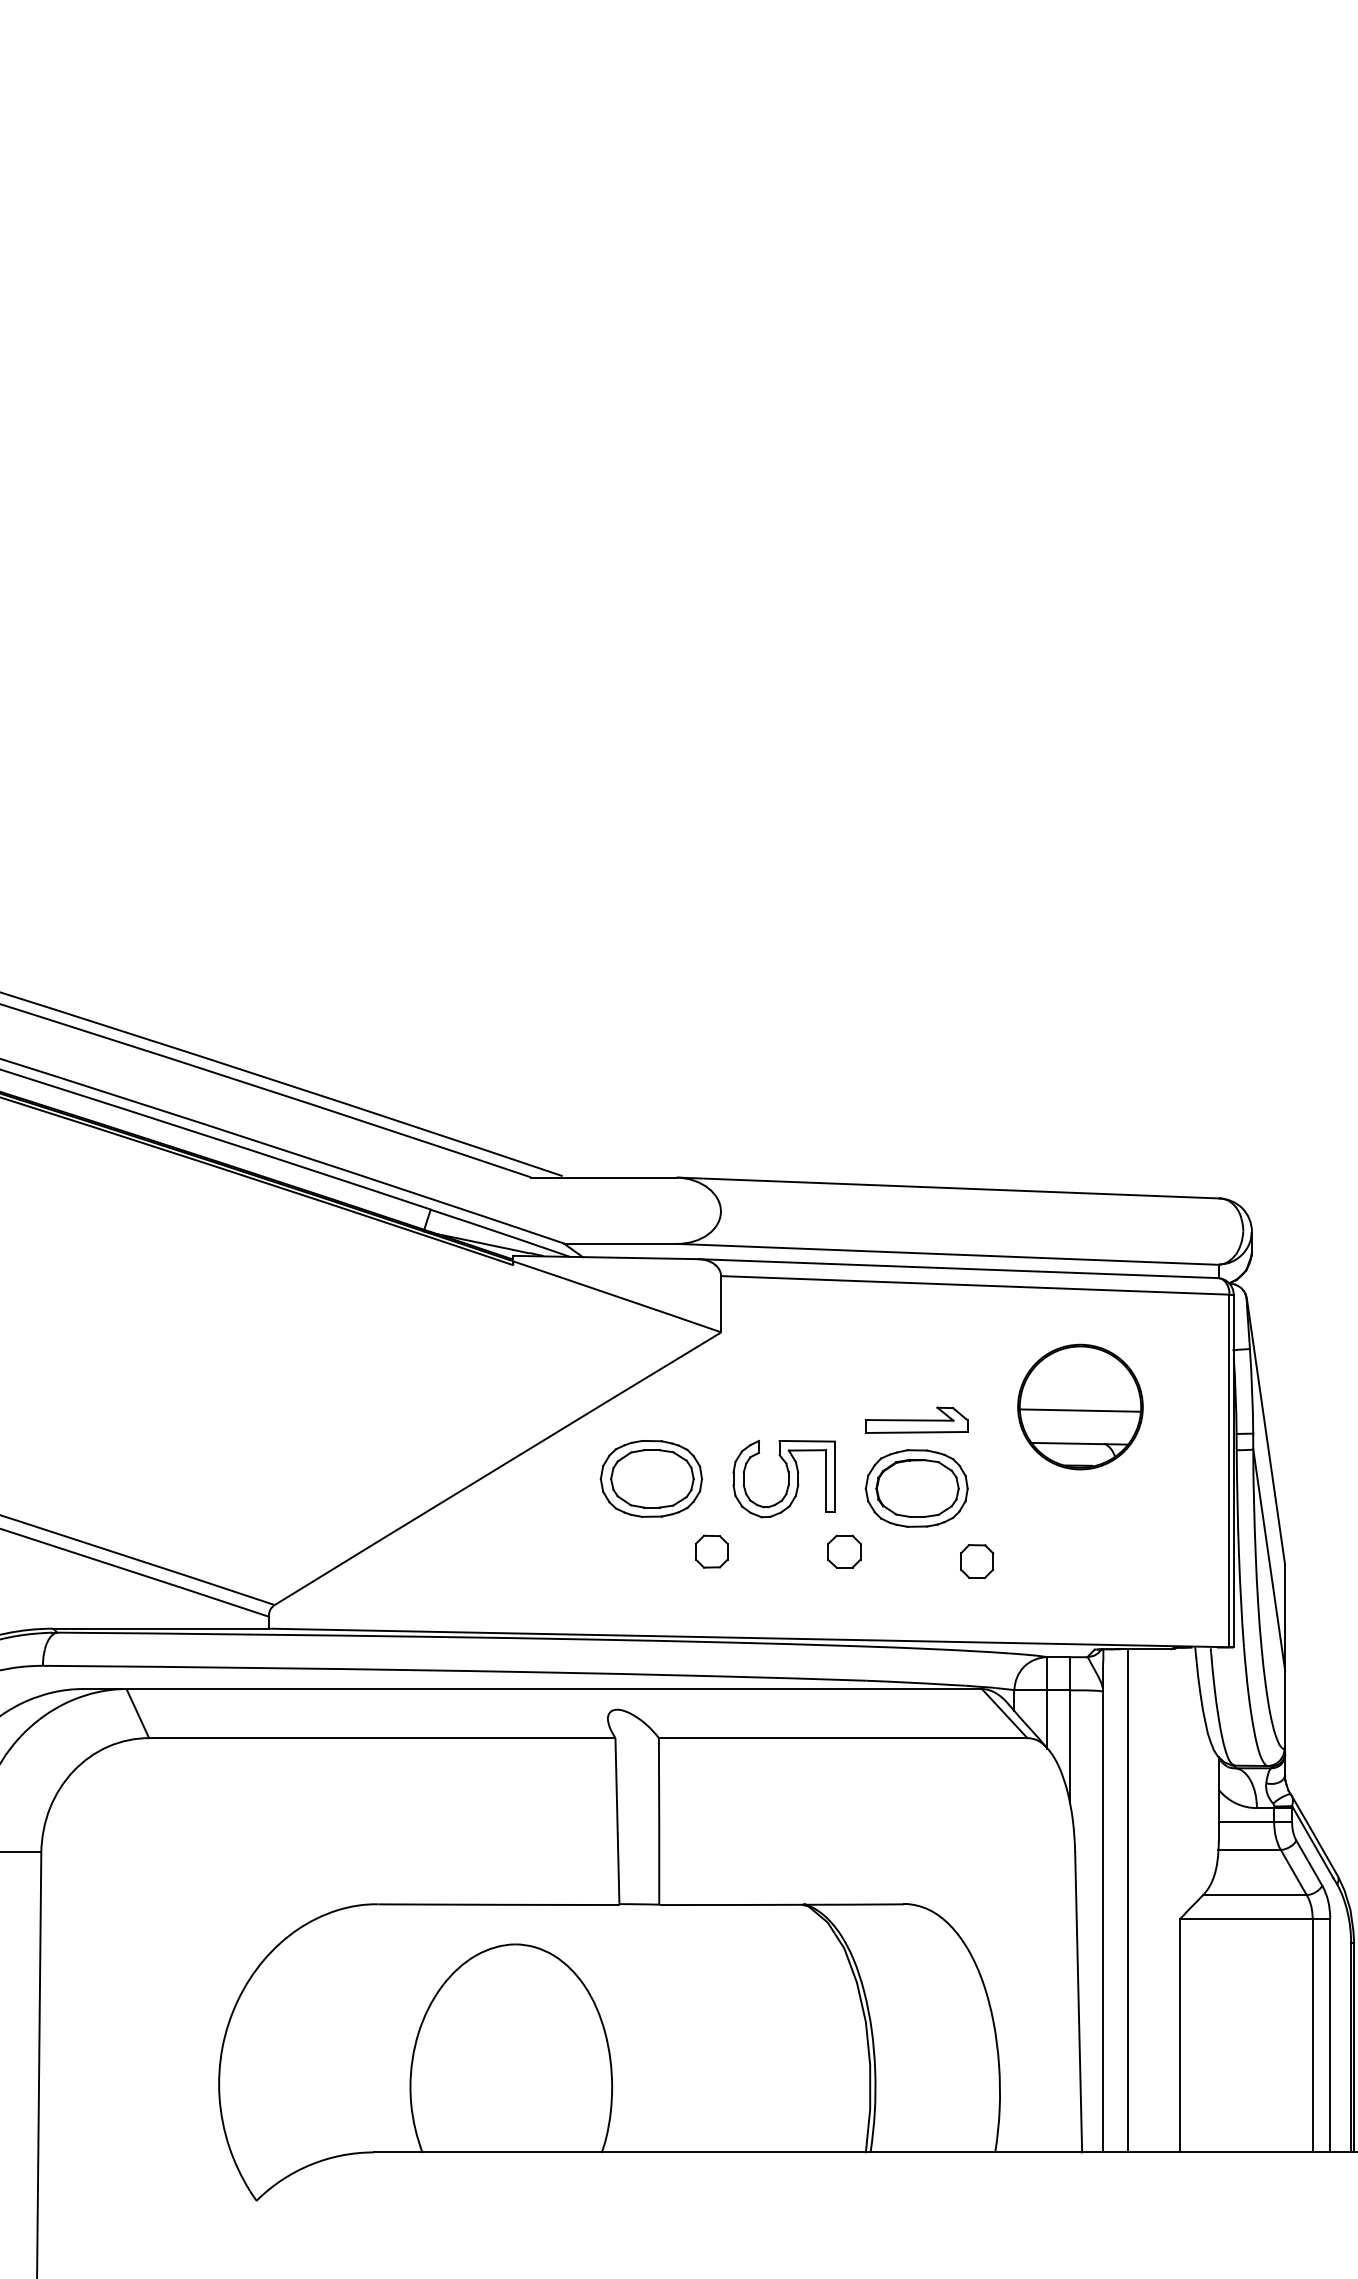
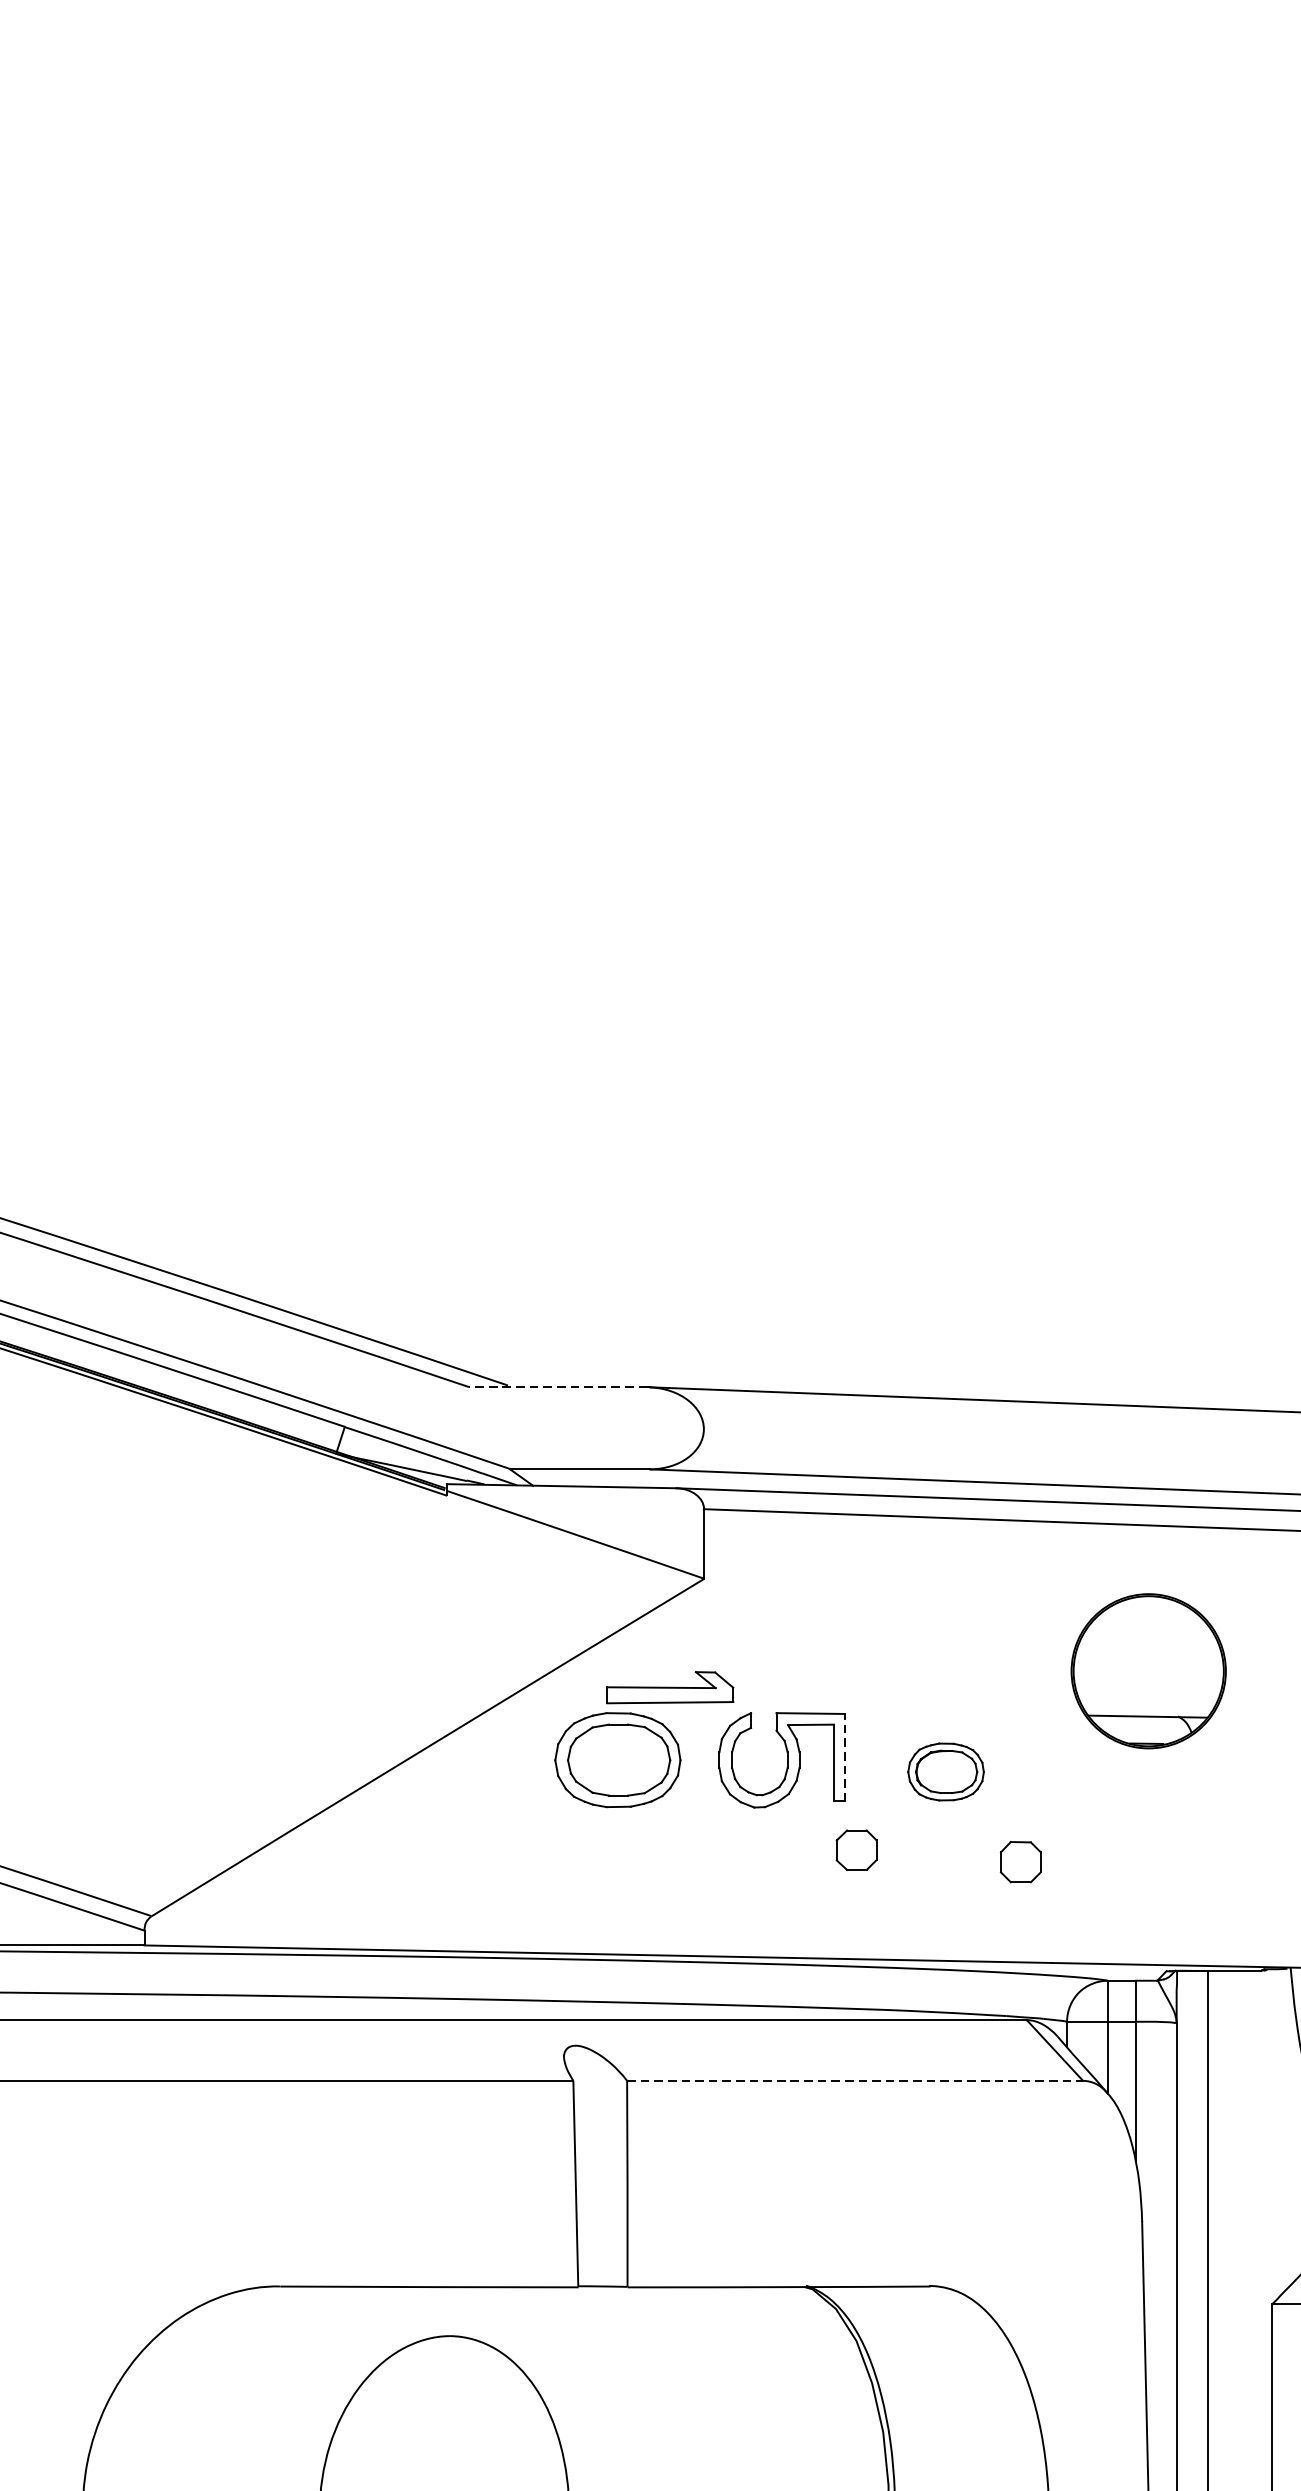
line: (602, 1177) -> (557, 1387), solid -> dashed
line: (1080, 1410) -> (1148, 1675), removed
part: (916, 1419) -> (669, 1686), moved
line: (835, 1476) -> (845, 1757), solid -> dashed
part: (916, 1488) -> (945, 1771), size x0.6
part: (711, 1551) -> (692, 1849), removed
line: (843, 1738) -> (855, 2081), solid -> dashed

